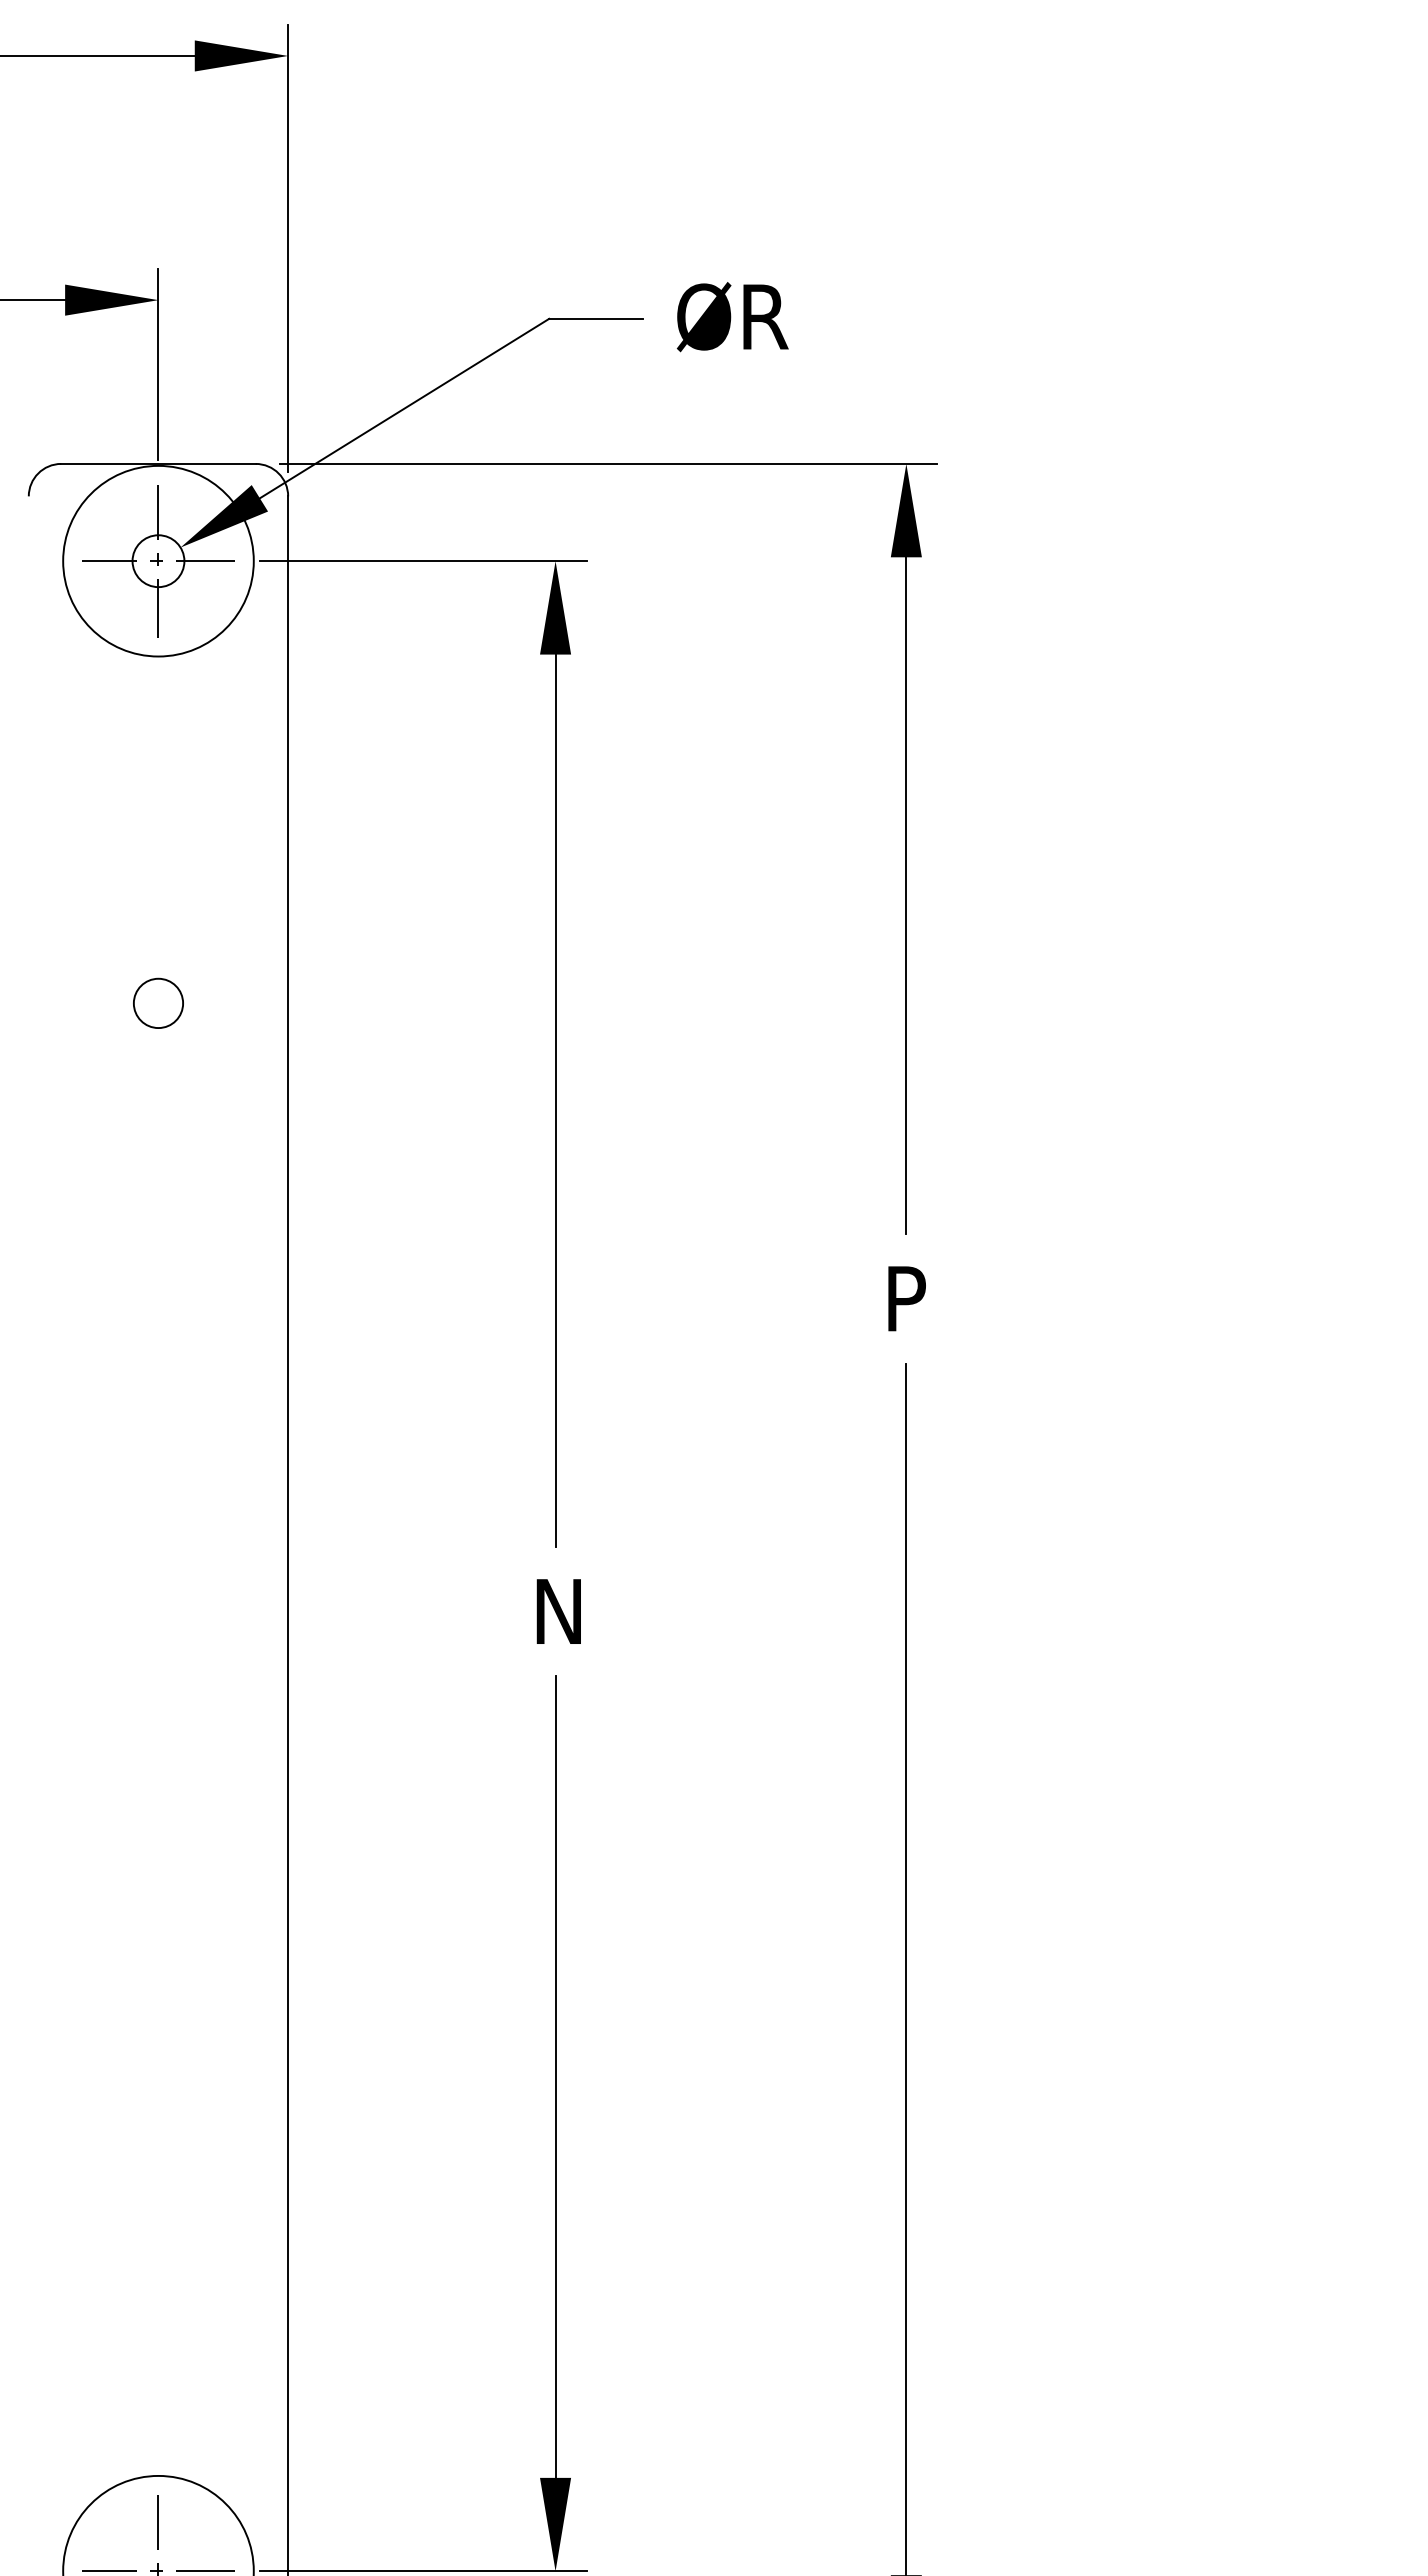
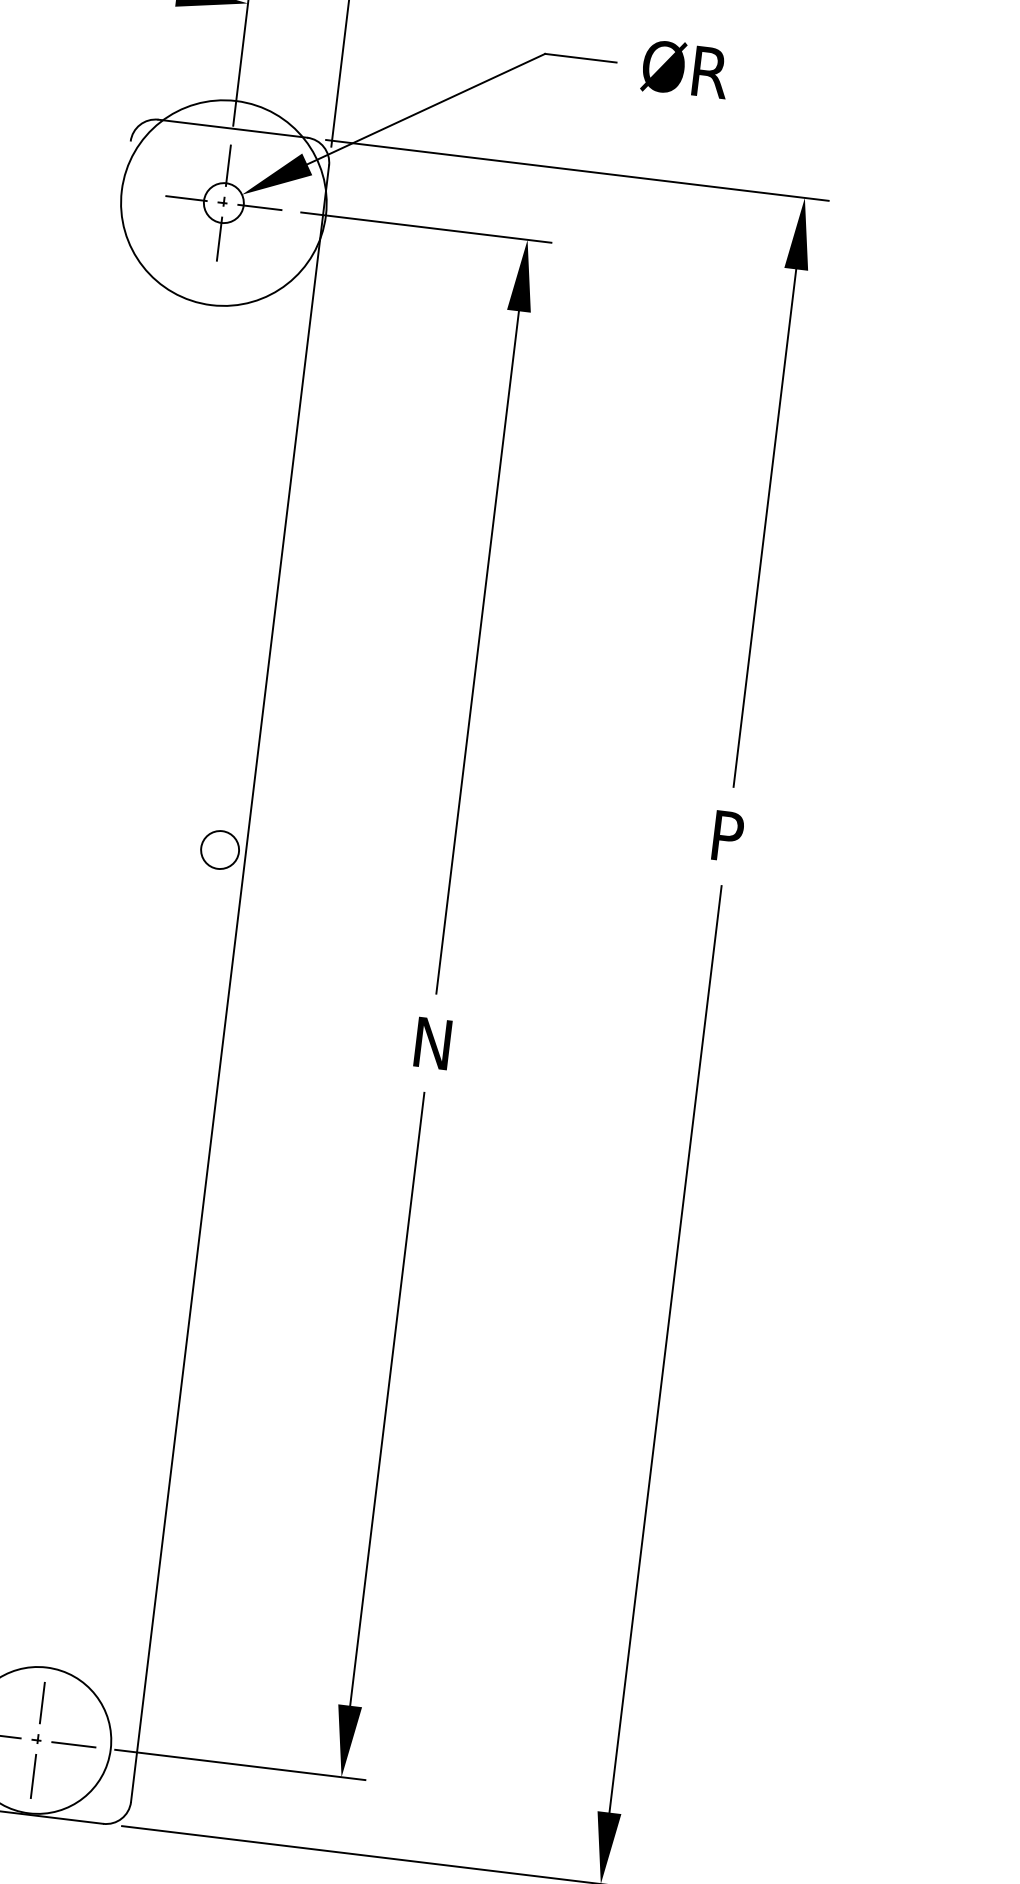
circle: (158, 560) -> (223, 202), size x1.4
circle: (158, 1002) -> (220, 849), moved

